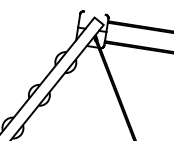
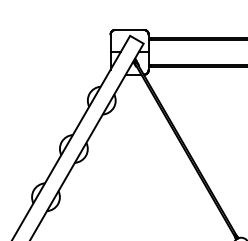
line: (94, 13) -> (129, 30), added

